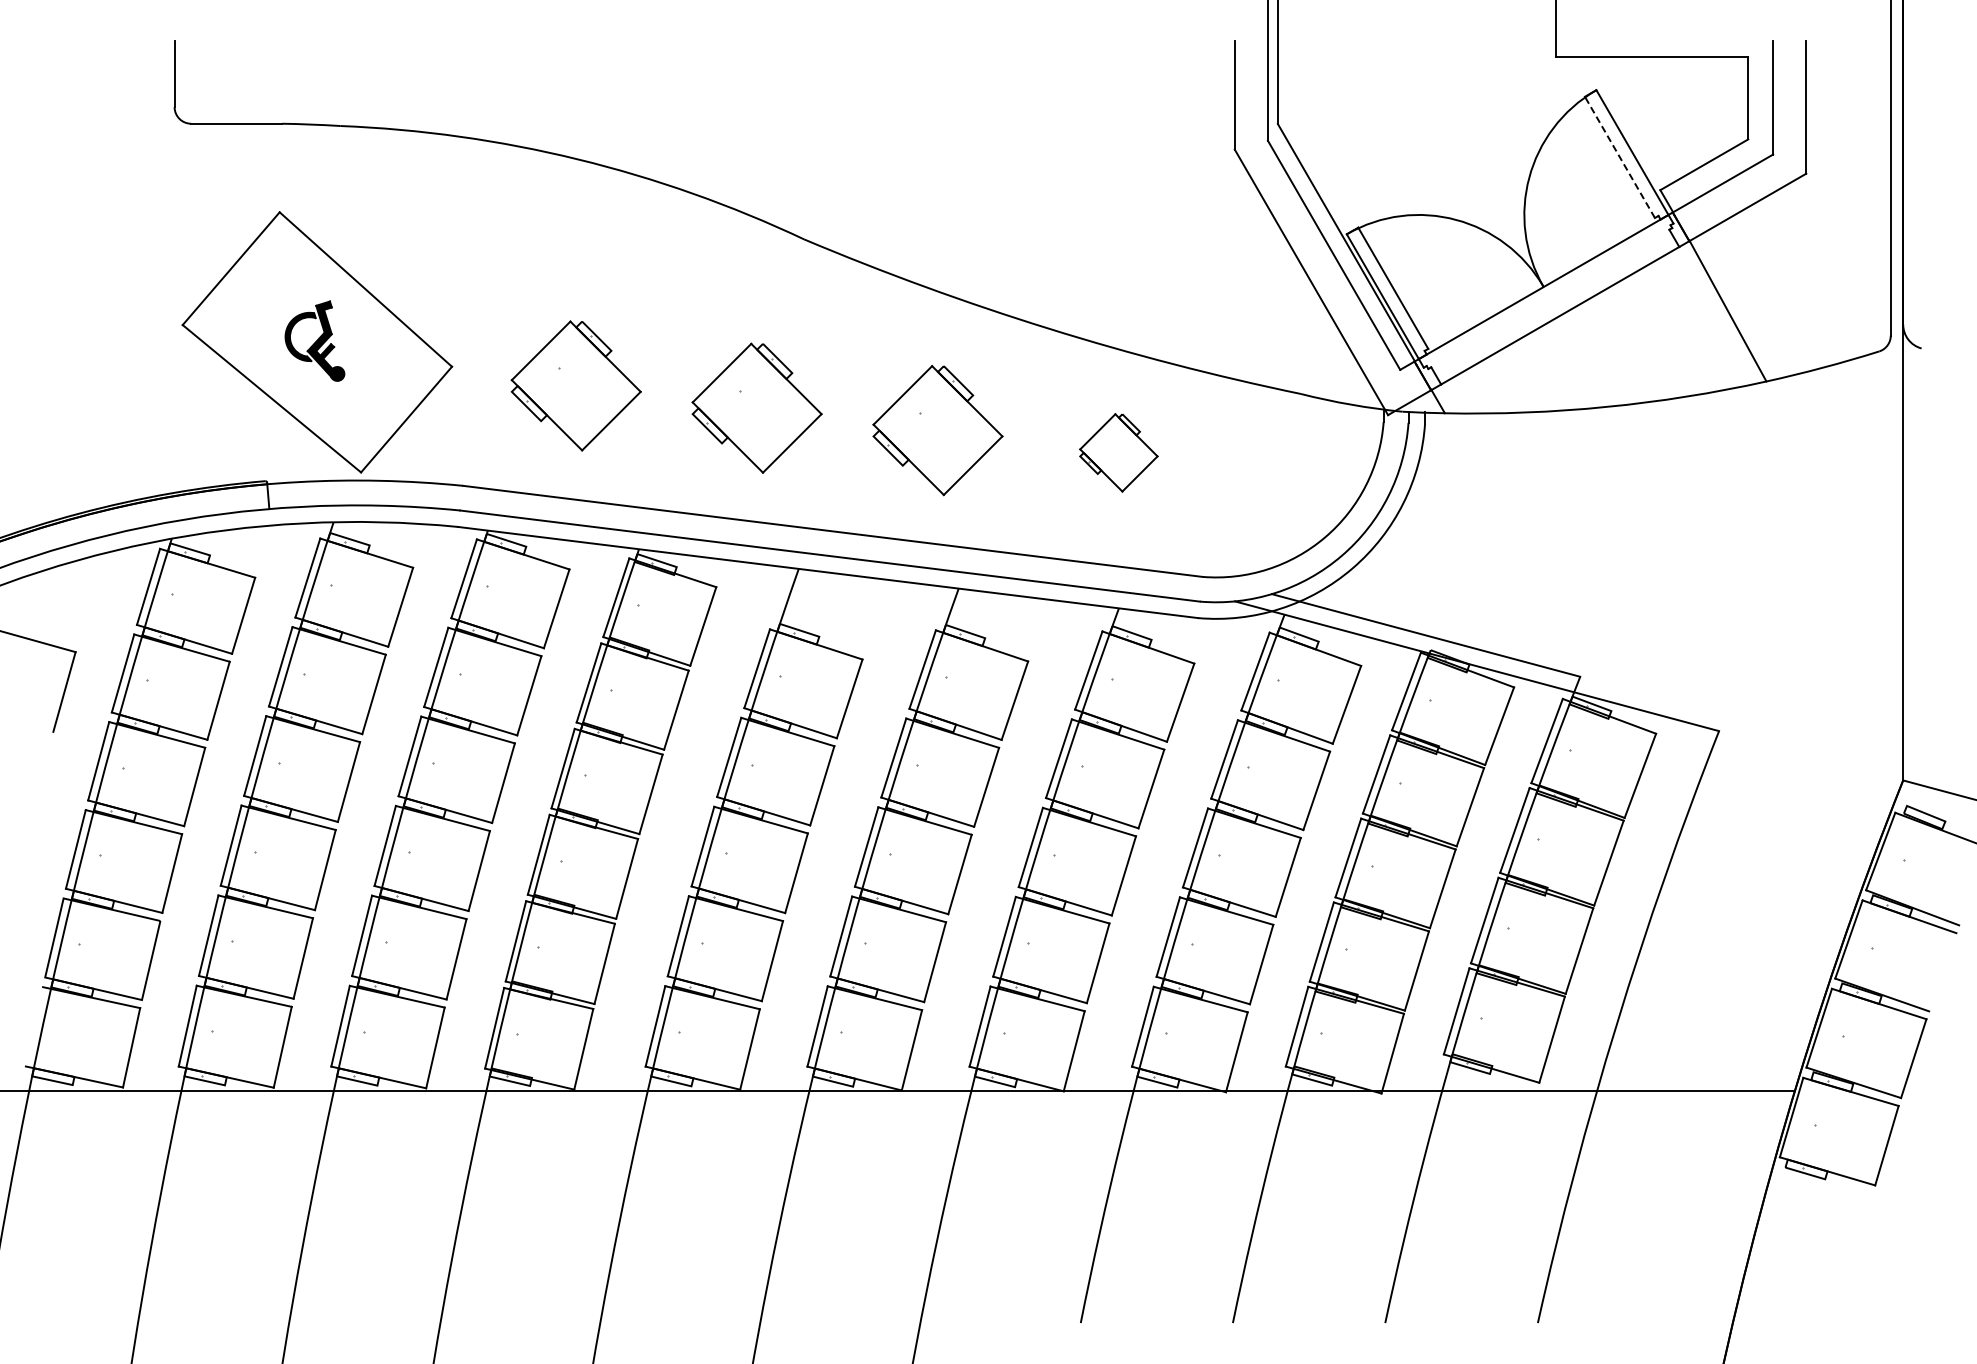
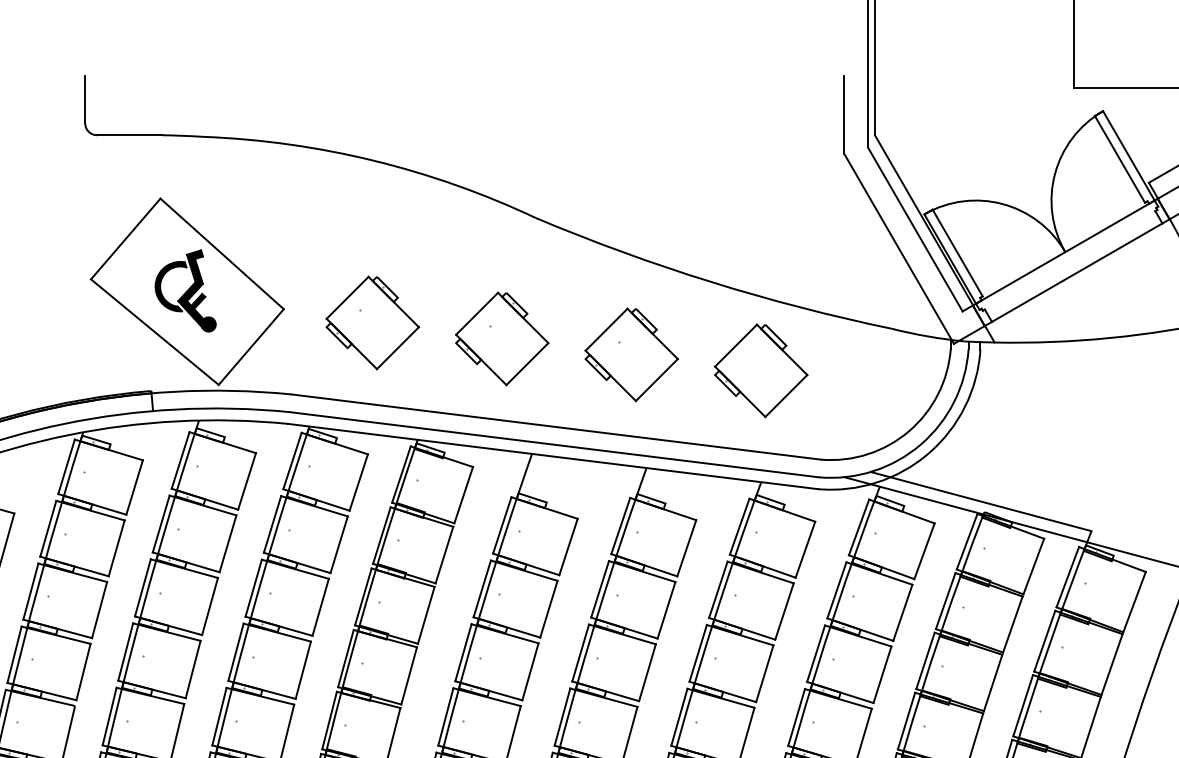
line: (1619, 157) -> (1119, 159), dashed -> solid
part: (314, 340) -> (185, 290), size x1.43
part: (1118, 452) -> (760, 370), size x1.67

